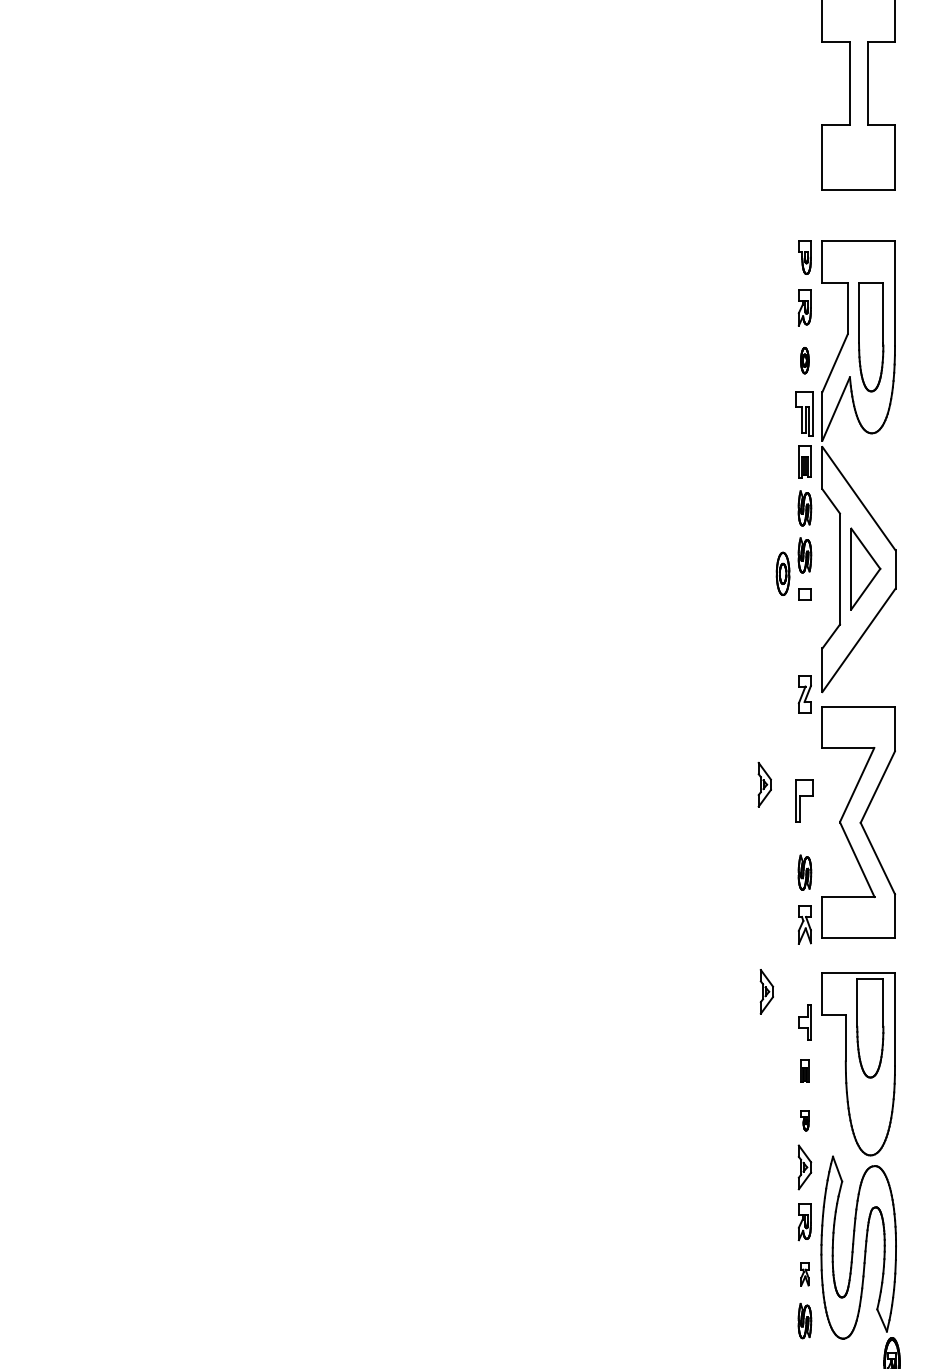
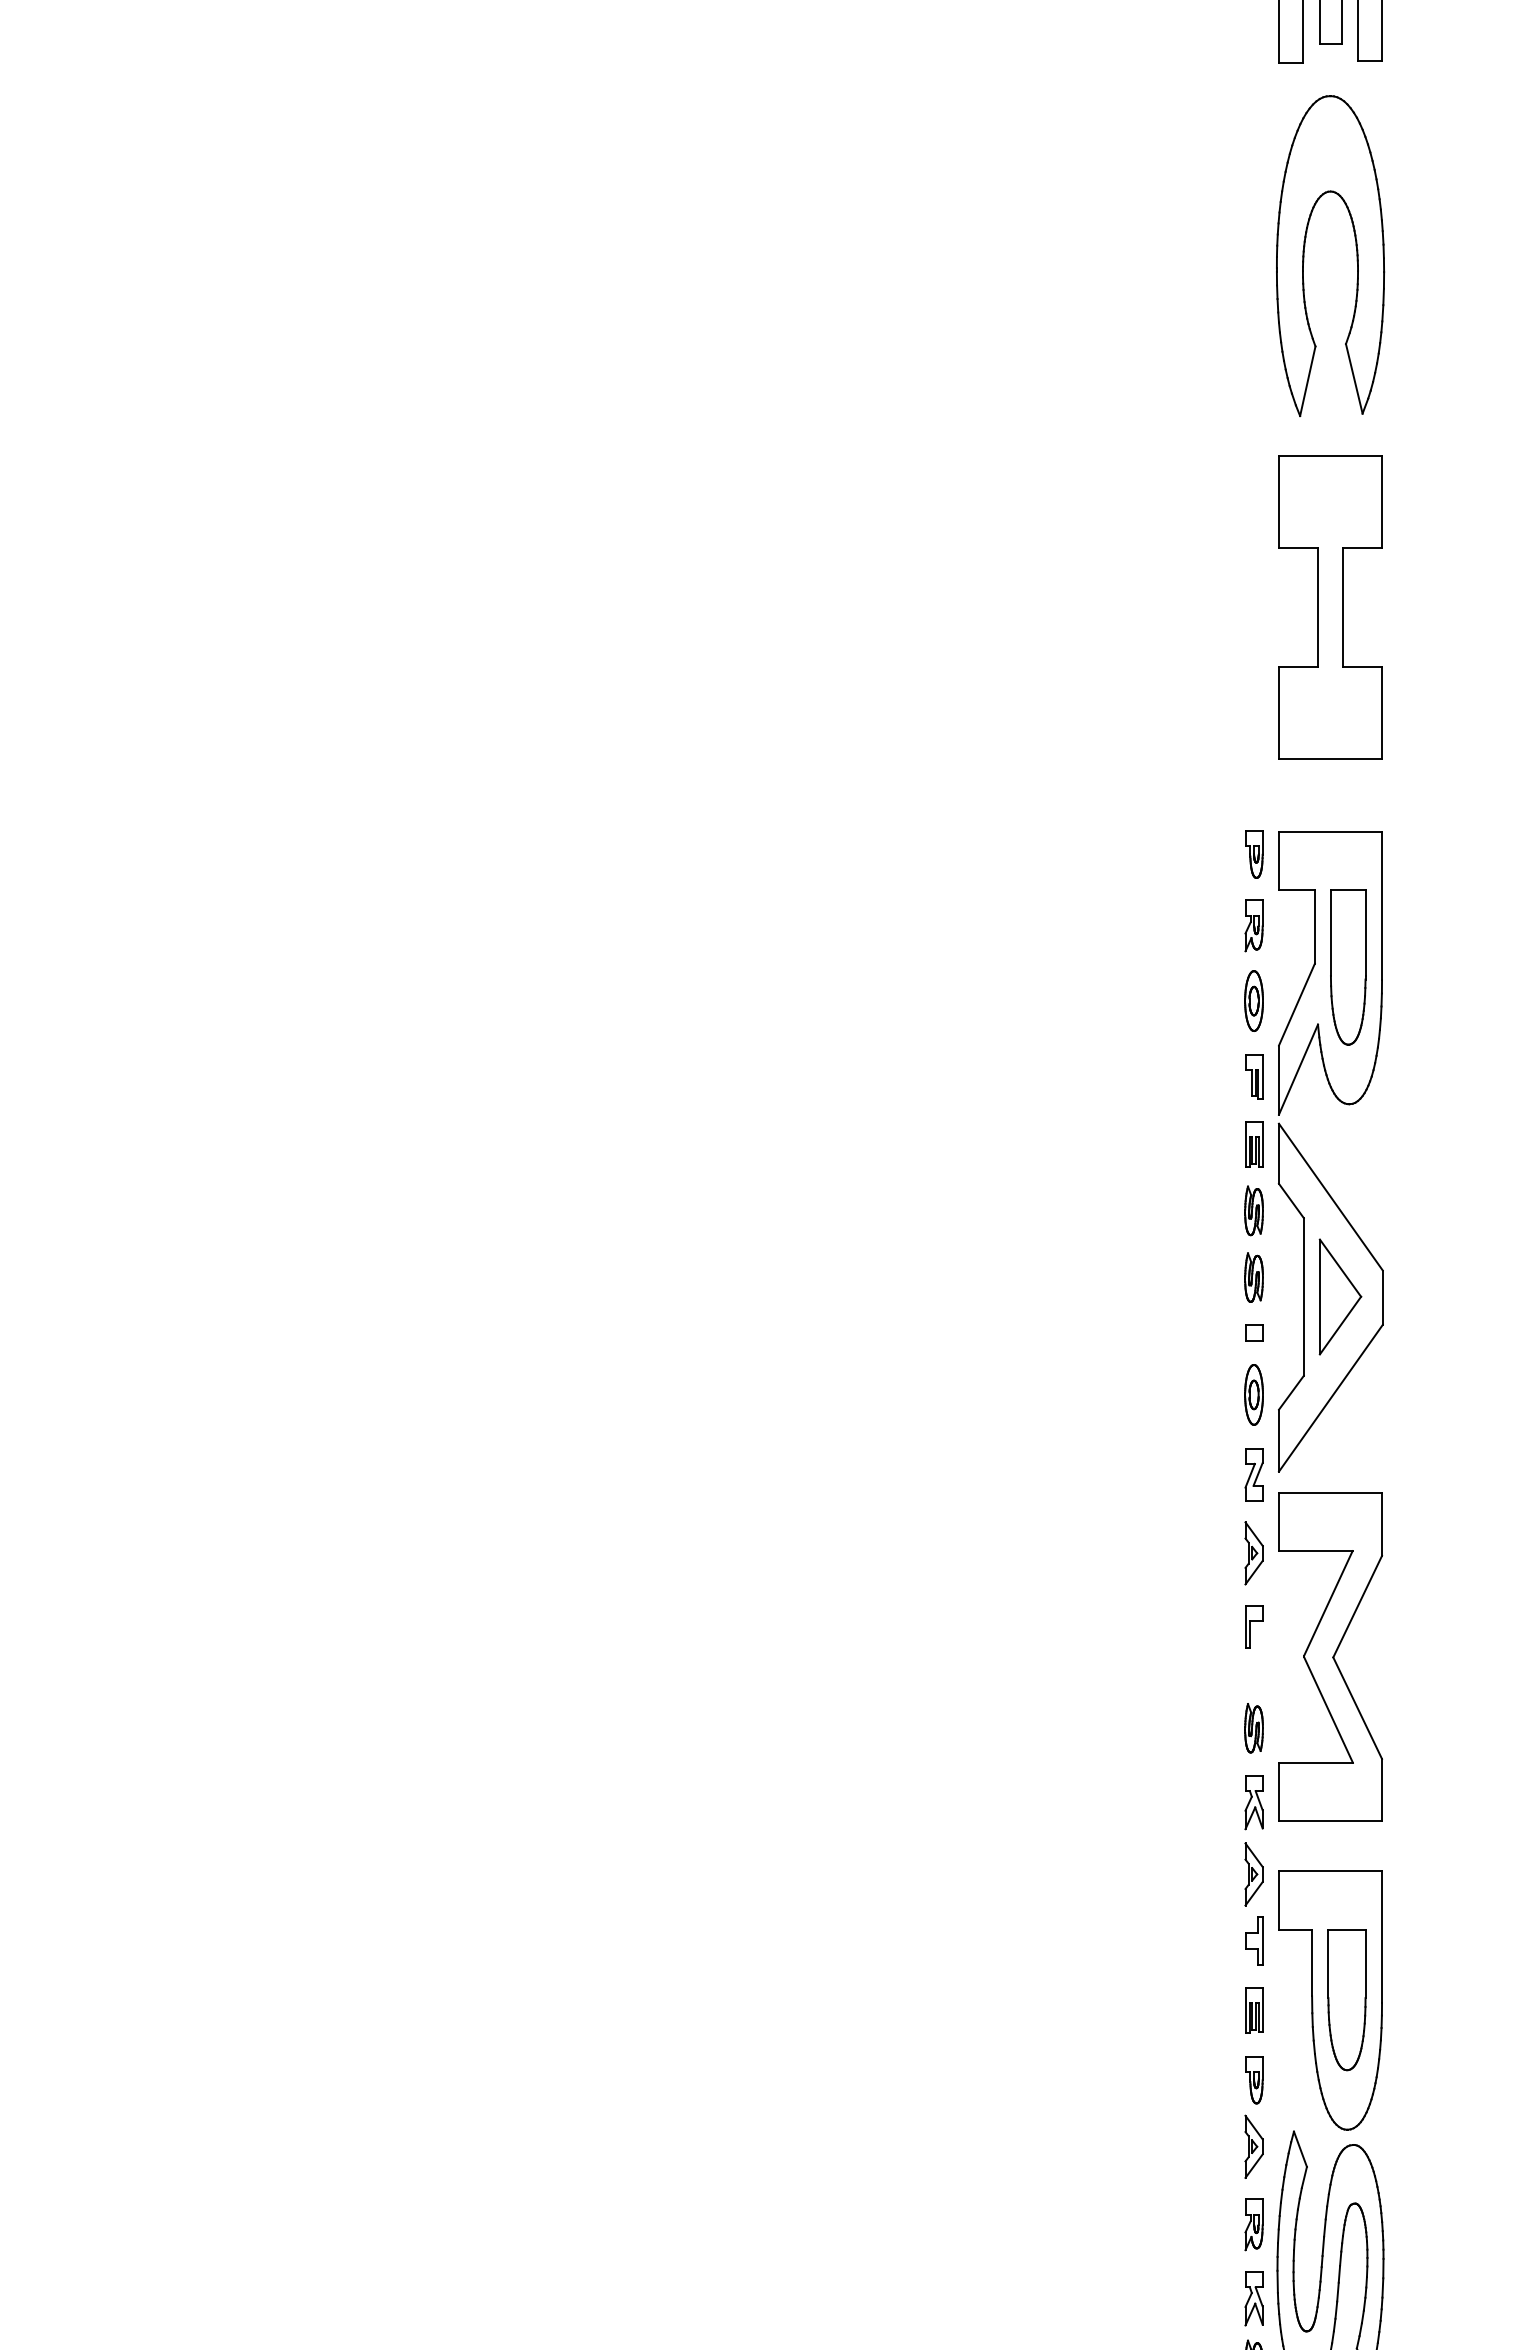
part: (804, 360) -> (1253, 1000), size x1.67
part: (805, 413) -> (1254, 1076), size x0.71
part: (782, 573) -> (1253, 1394), moved
part: (764, 784) -> (1253, 1553), moved
part: (805, 801) -> (1254, 1626), size x0.71
part: (766, 991) -> (1253, 1874), moved
part: (870, 1028) -> (1346, 2000), moved
part: (805, 1071) -> (1254, 2010), size x1.43
part: (805, 1120) -> (1254, 2080), size x1.67
part: (804, 1274) -> (1253, 2298), size x1.67

